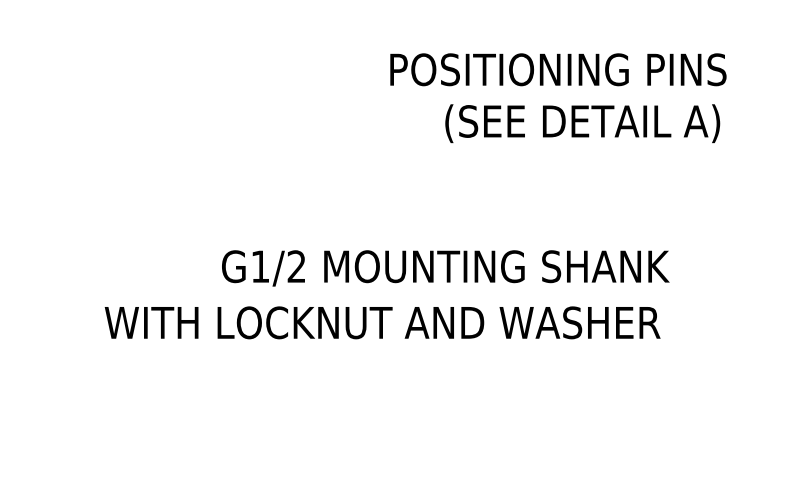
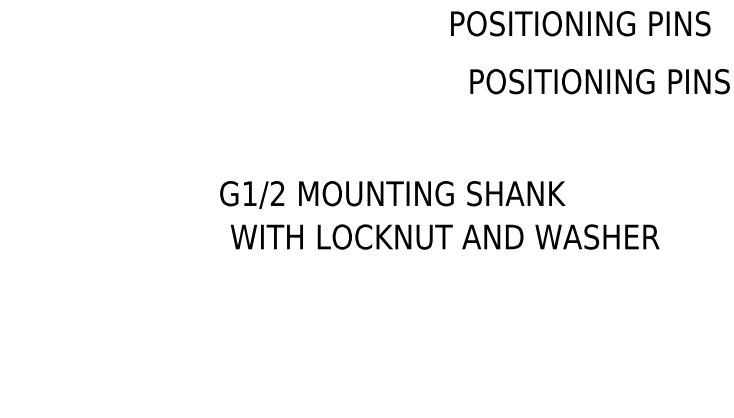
text: (558, 69) -> (580, 23), moved
text: (582, 123) -> (599, 83), (SEE DETAIL A) -> POSITIONING PINS
text: (445, 267) -> (392, 194), moved

